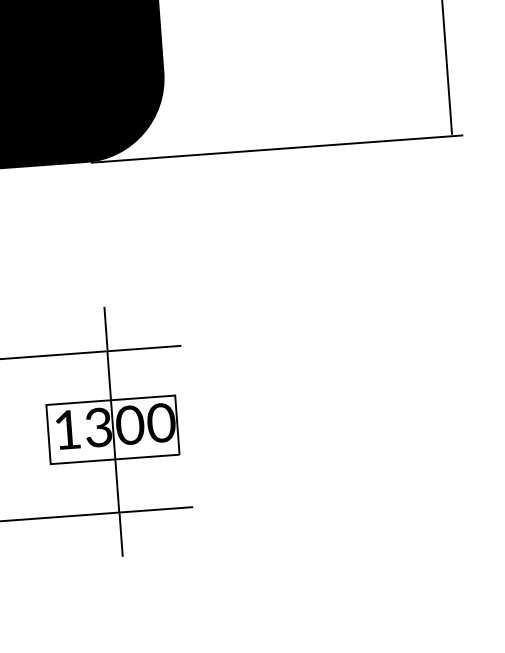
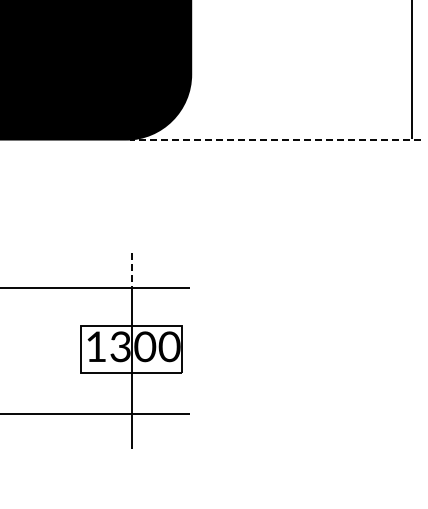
line: (277, 149) -> (275, 140), solid -> dashed
line: (105, 328) -> (131, 270), solid -> dashed

